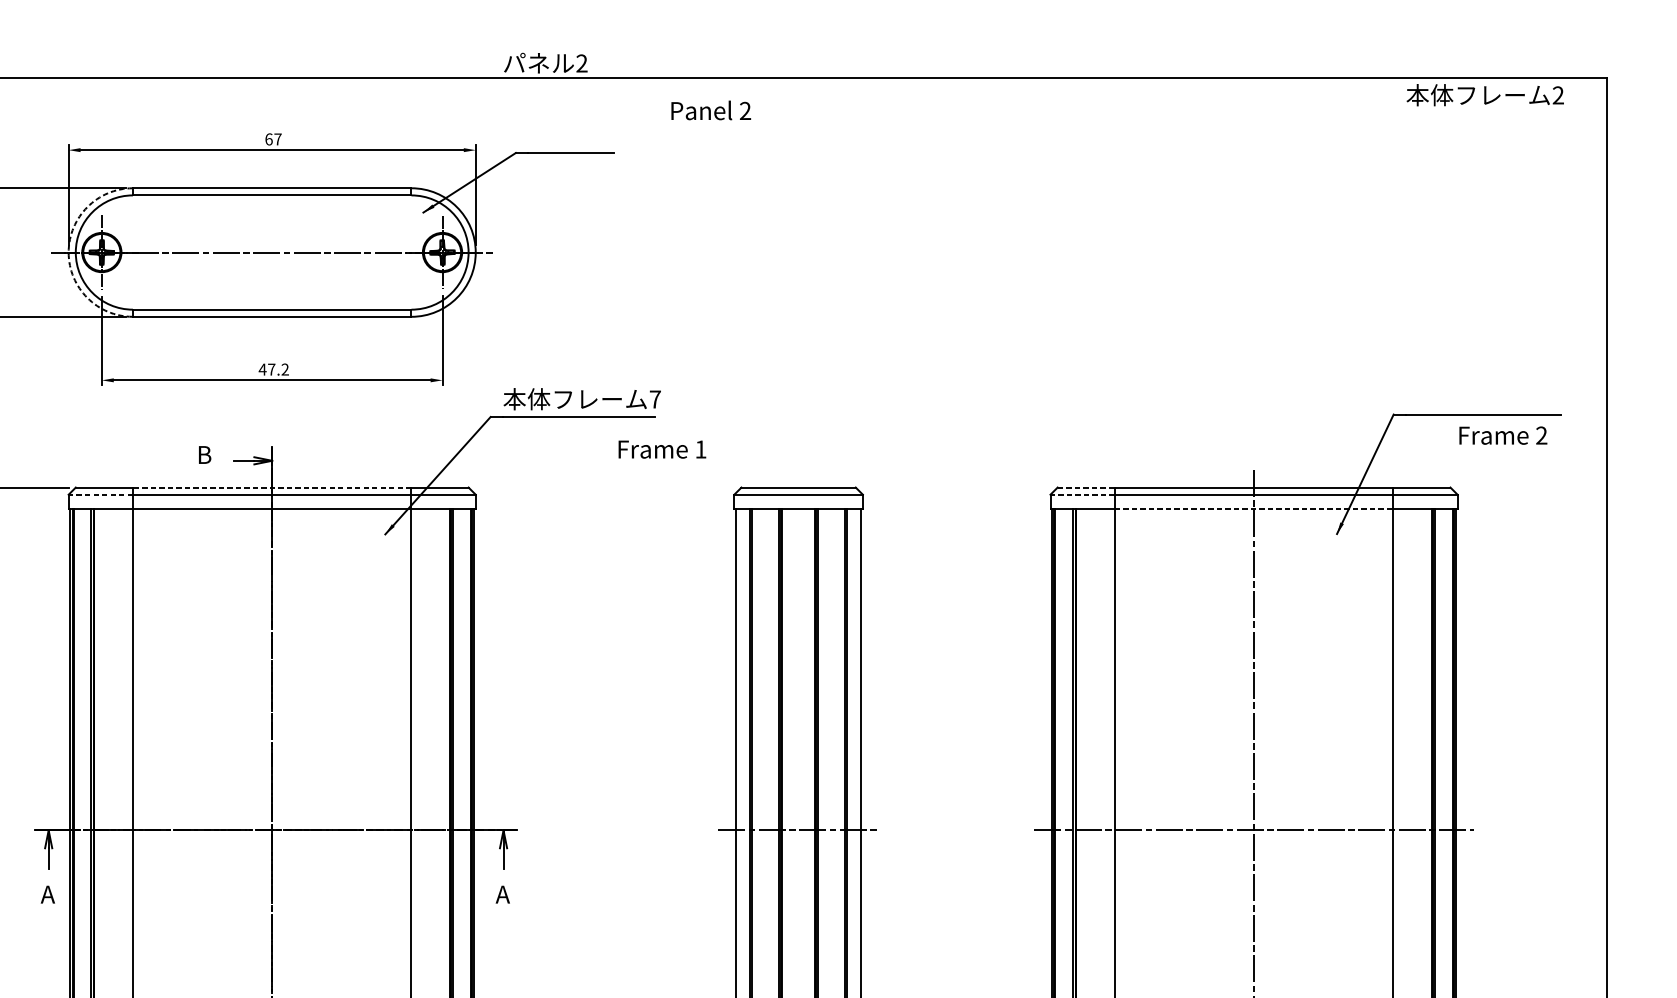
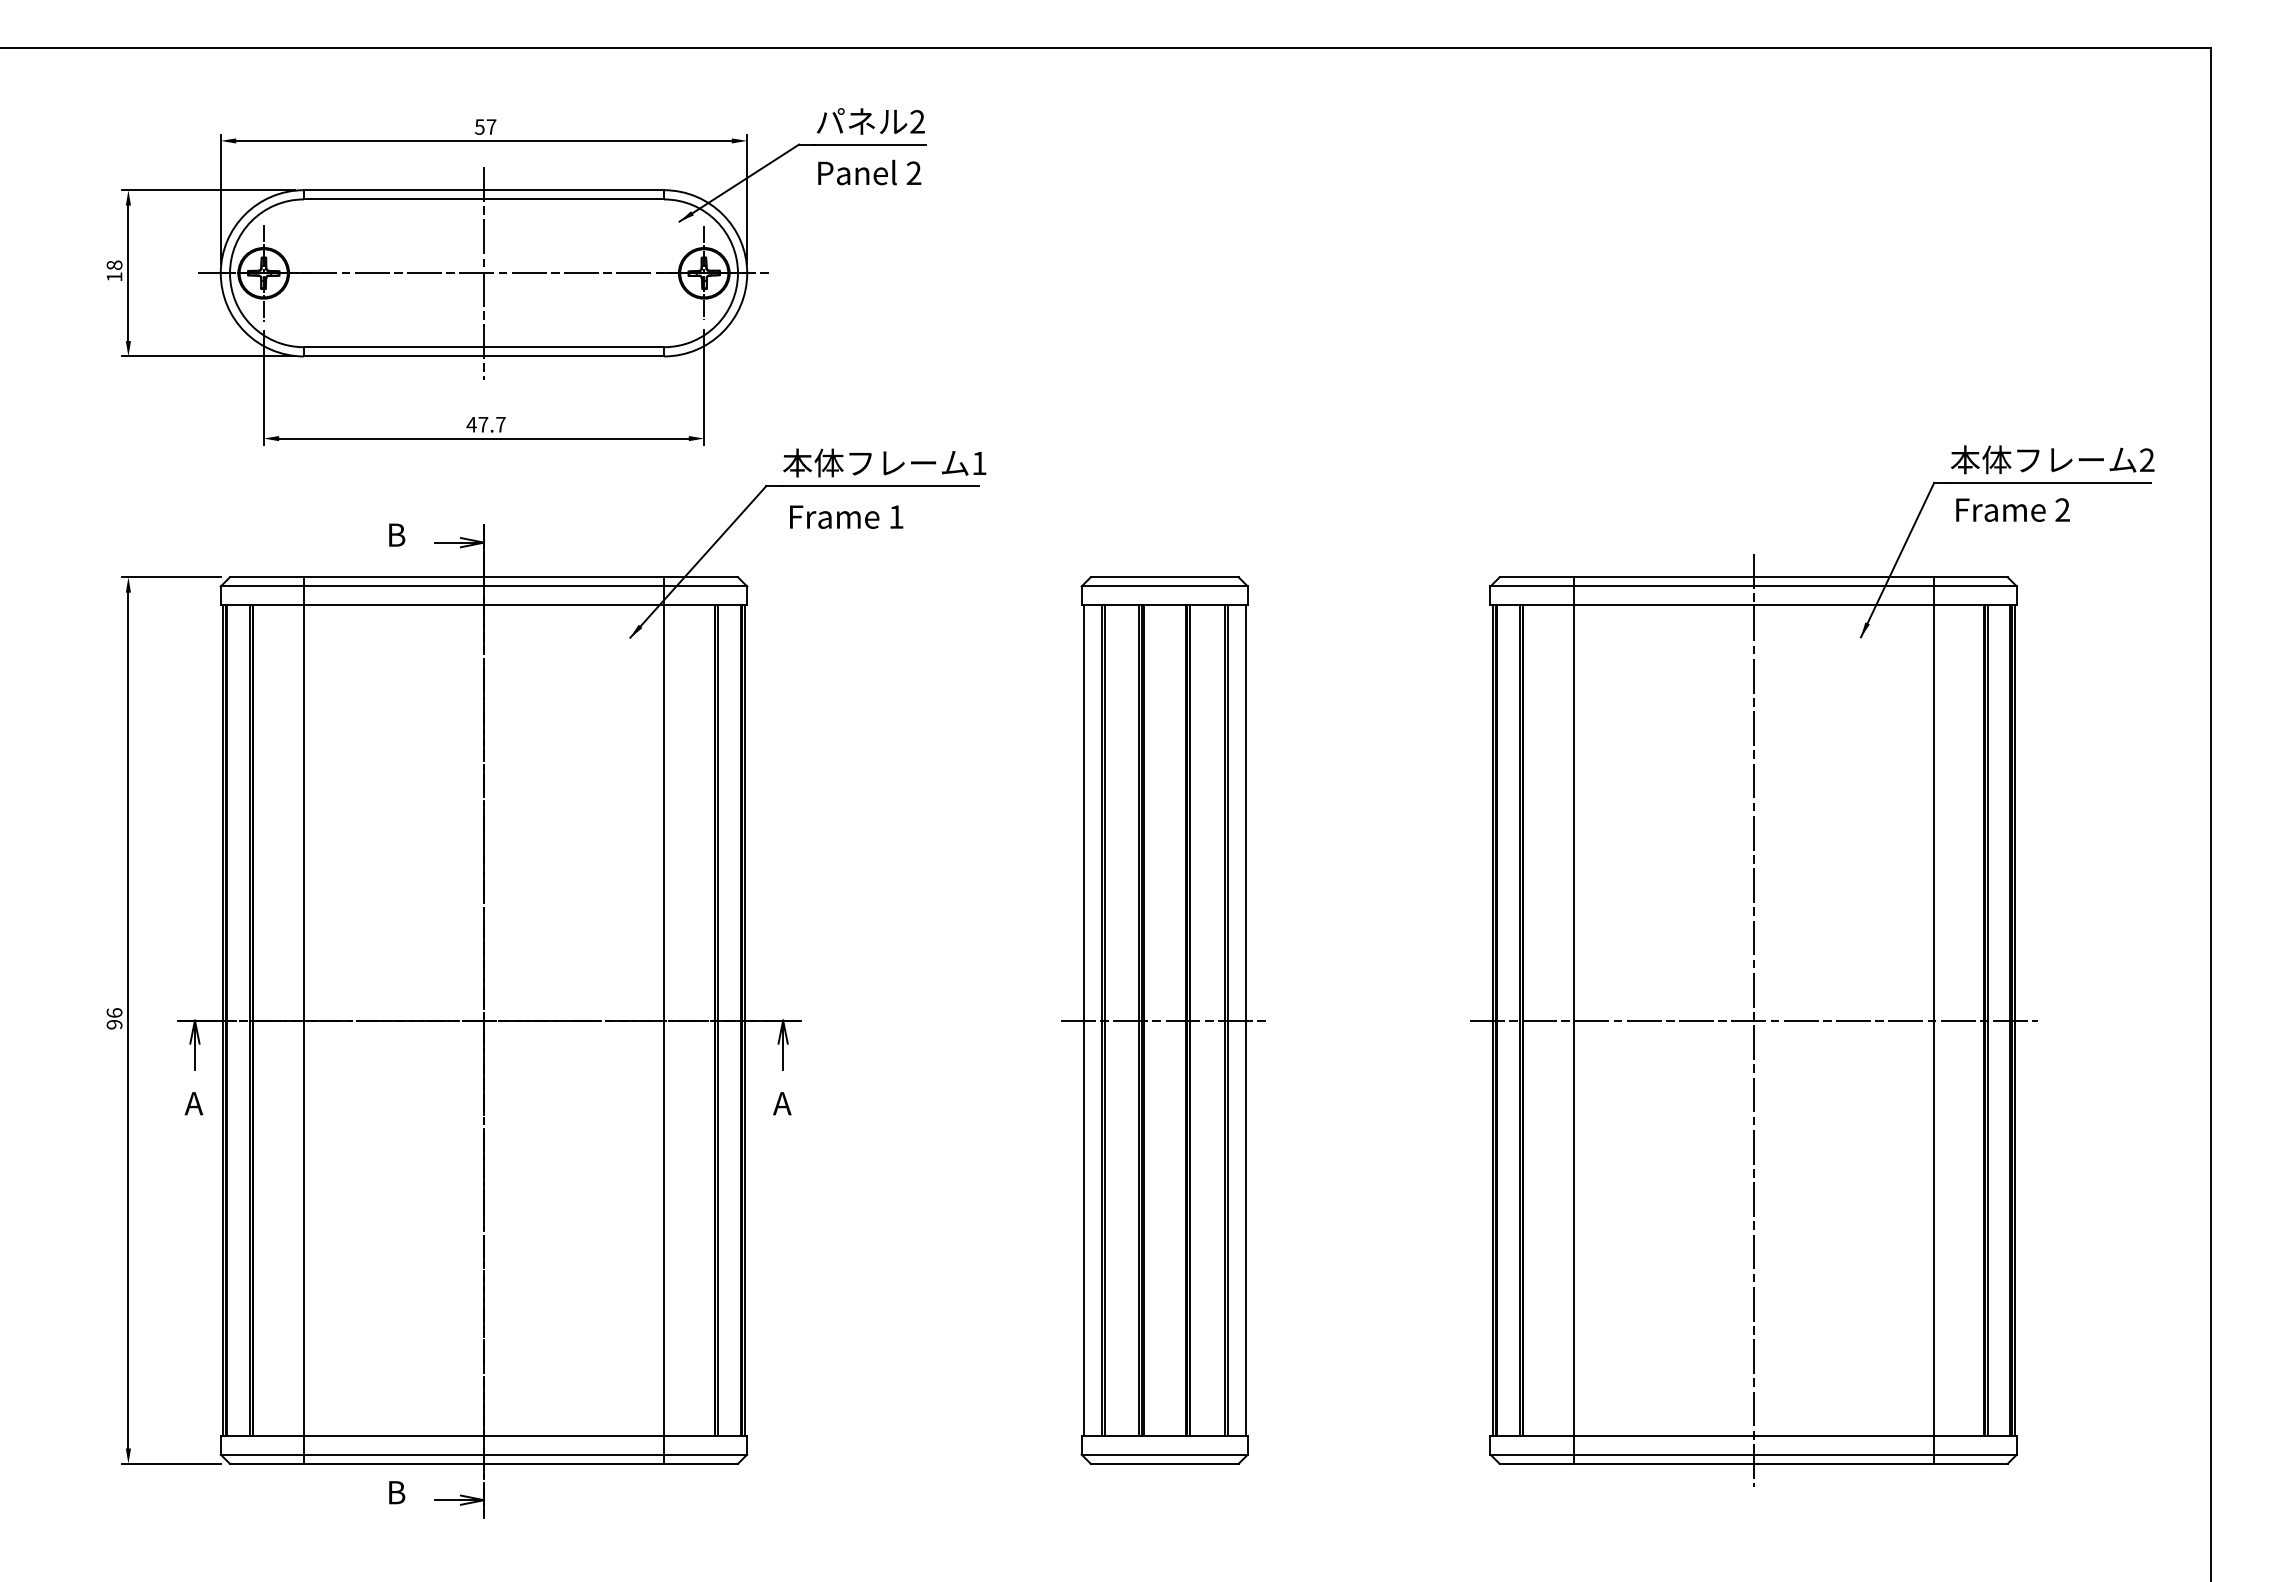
text: (545, 63) -> (870, 121), moved
text: (1485, 94) -> (2052, 459), moved
text: (711, 110) -> (869, 172), moved
text: (268, 139) -> (479, 126), 67 -> 57
arc: (68, 252) -> (220, 273), dashed -> solid
line: (272, 252) -> (484, 273), added
text: (284, 369) -> (500, 424), 47.2 -> 47.7
text: (655, 398) -> (979, 462), 7 -> 1
text: (1502, 435) -> (2012, 509), moved
text: (662, 449) -> (846, 516), moved
line: (271, 487) -> (483, 577), dashed -> solid
line: (1086, 487) -> (1536, 577), dashed -> solid
line: (100, 494) -> (262, 586), dashed -> solid
line: (1083, 494) -> (1532, 586), dashed -> solid
line: (1254, 508) -> (1754, 604), dashed -> solid

